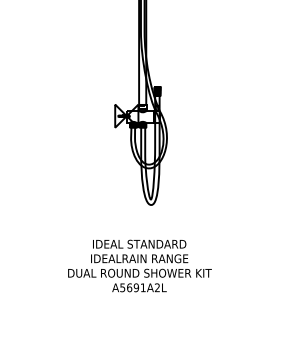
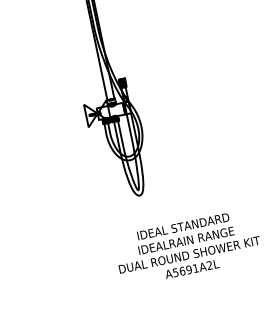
text: (139, 265) -> (187, 247), moved

